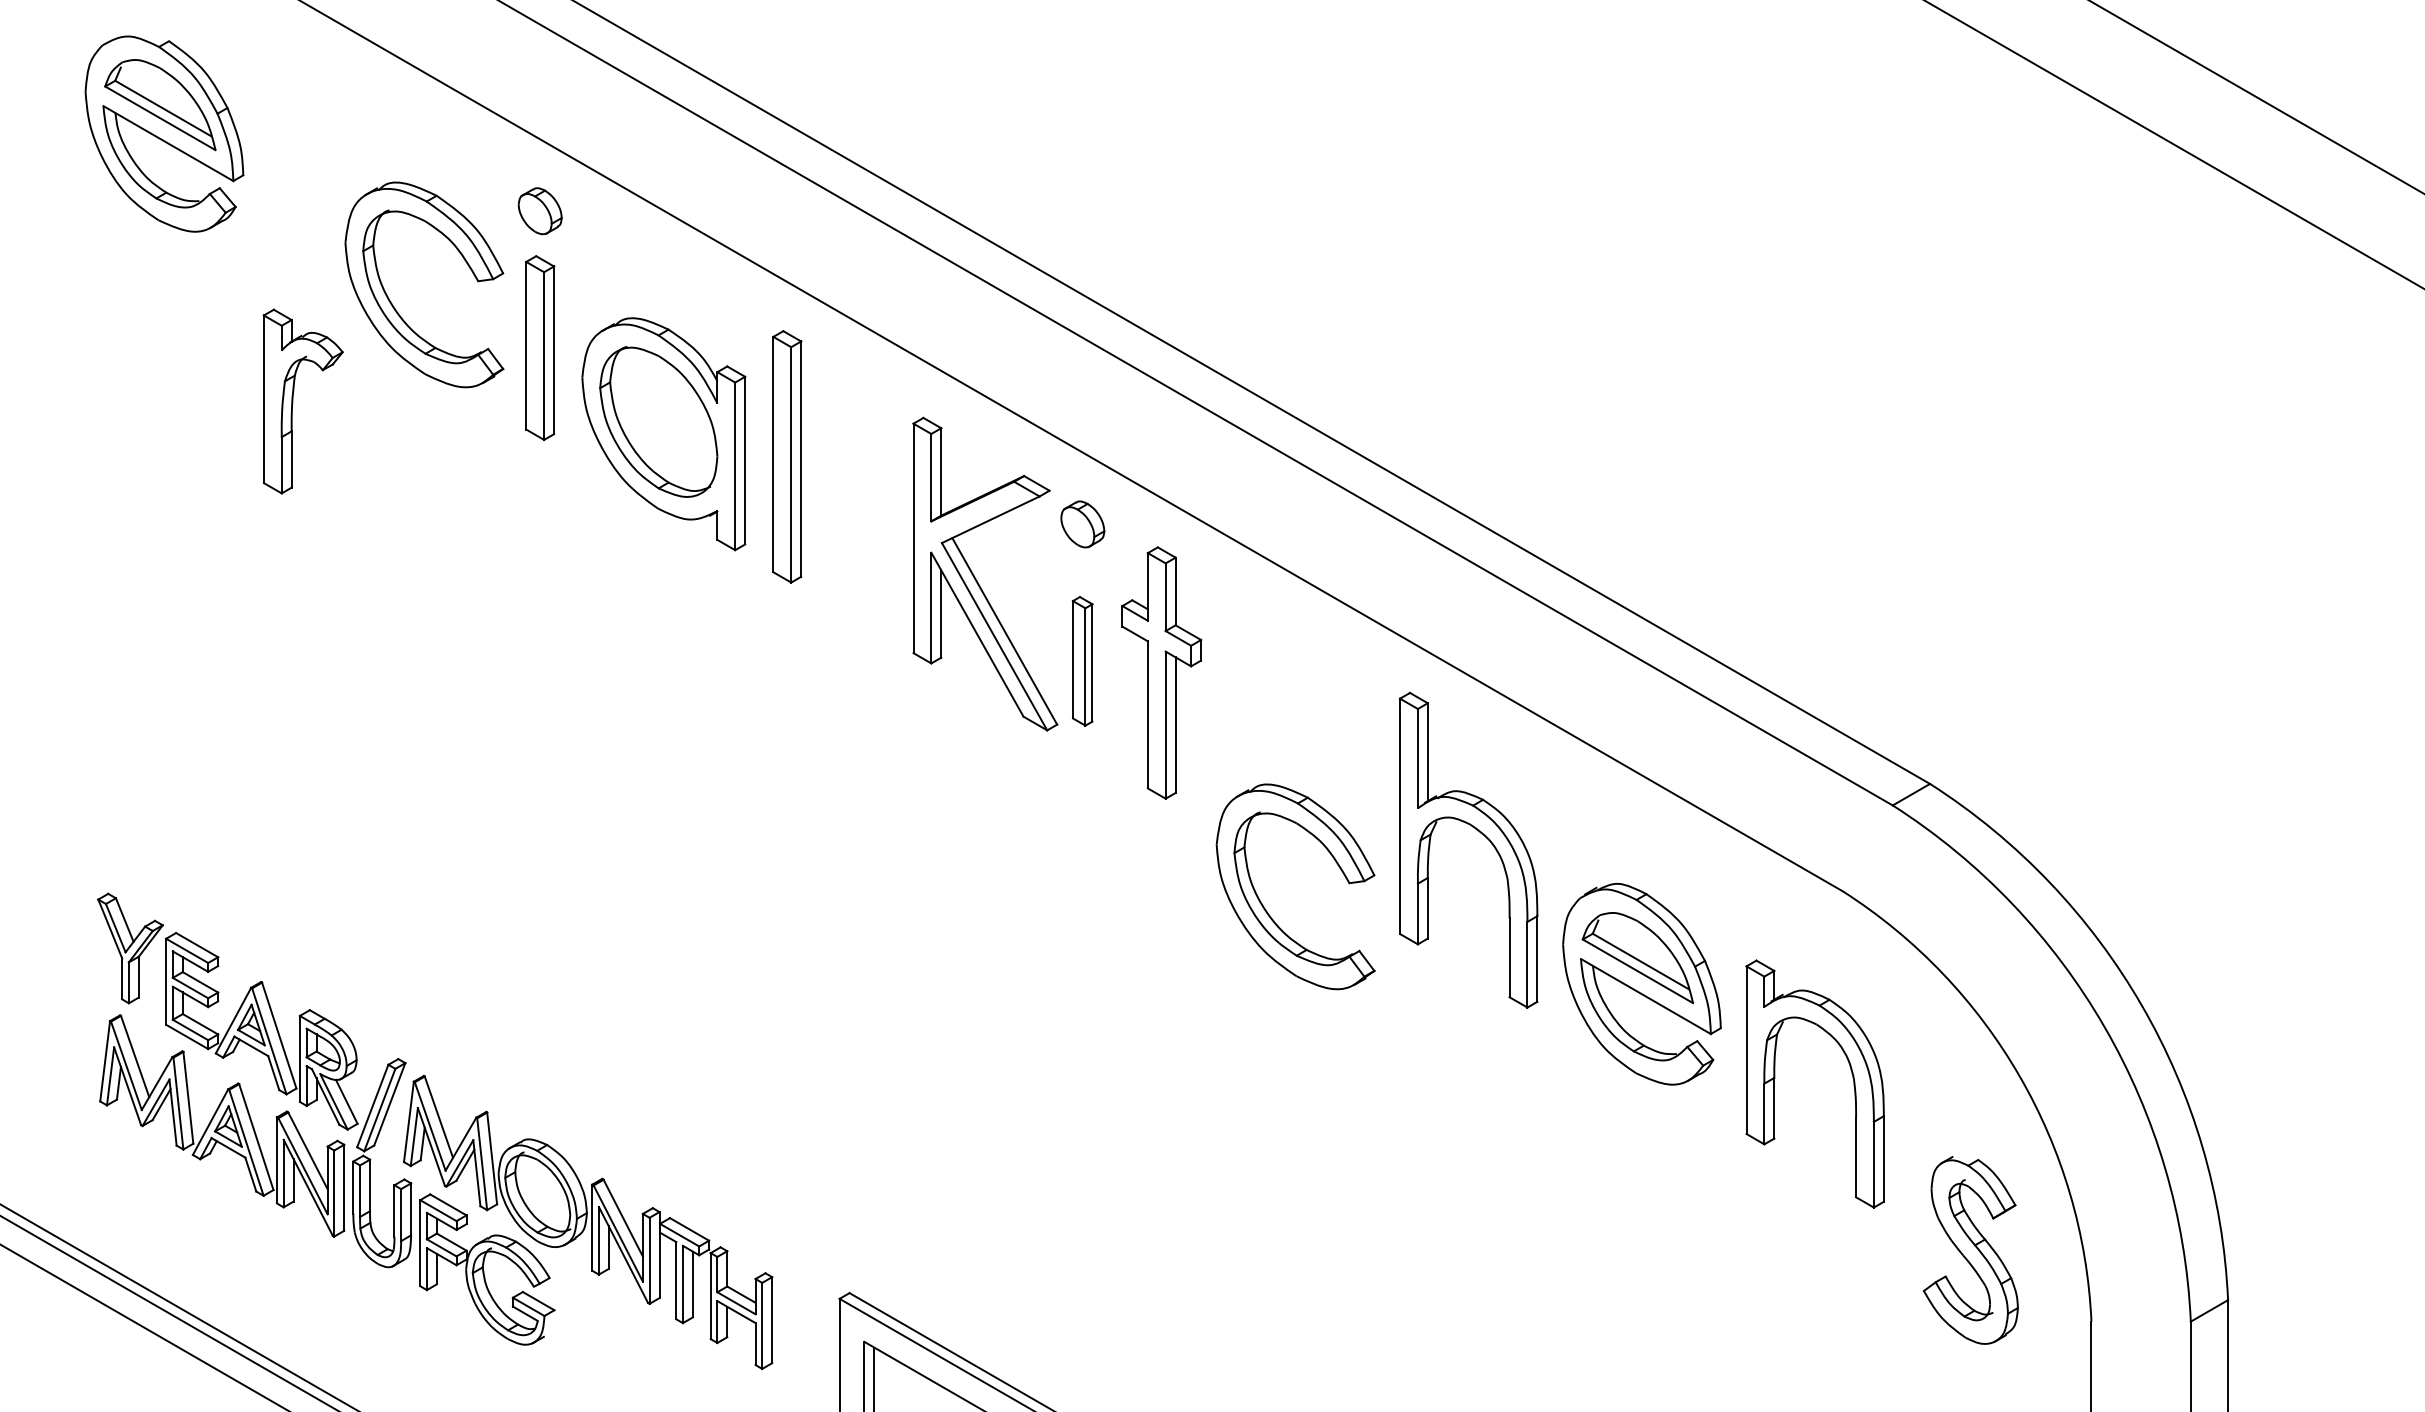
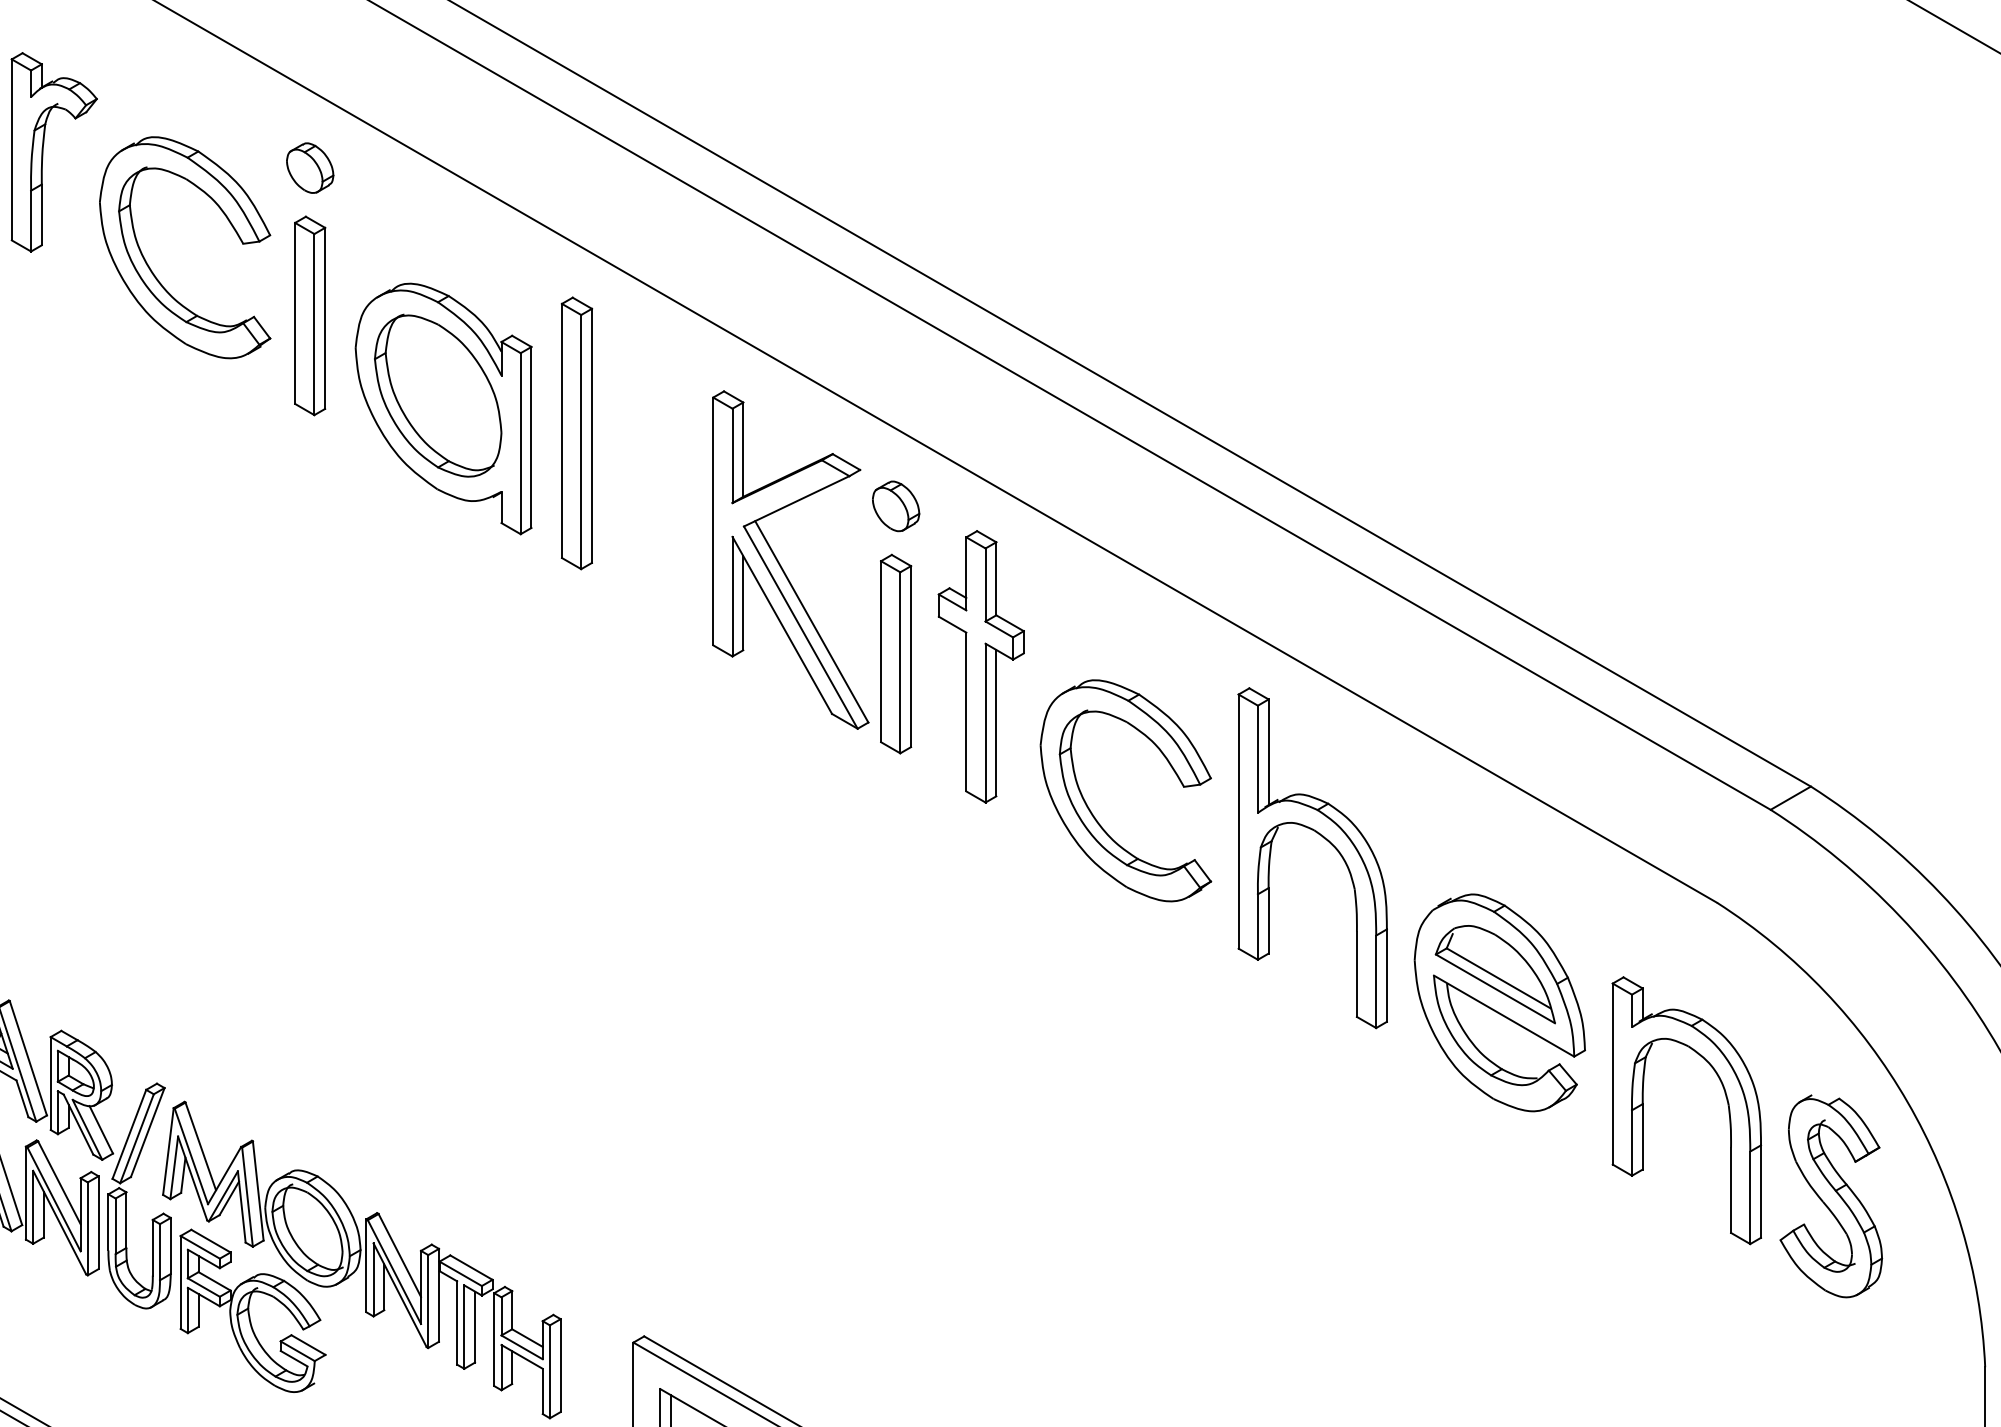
part: (293, 401) -> (43, 152), moved
part: (1082, 661) -> (895, 654), size x1.43
part: (1264, 906) -> (1092, 812), moved
part: (1970, 1250) -> (1830, 1196), moved

